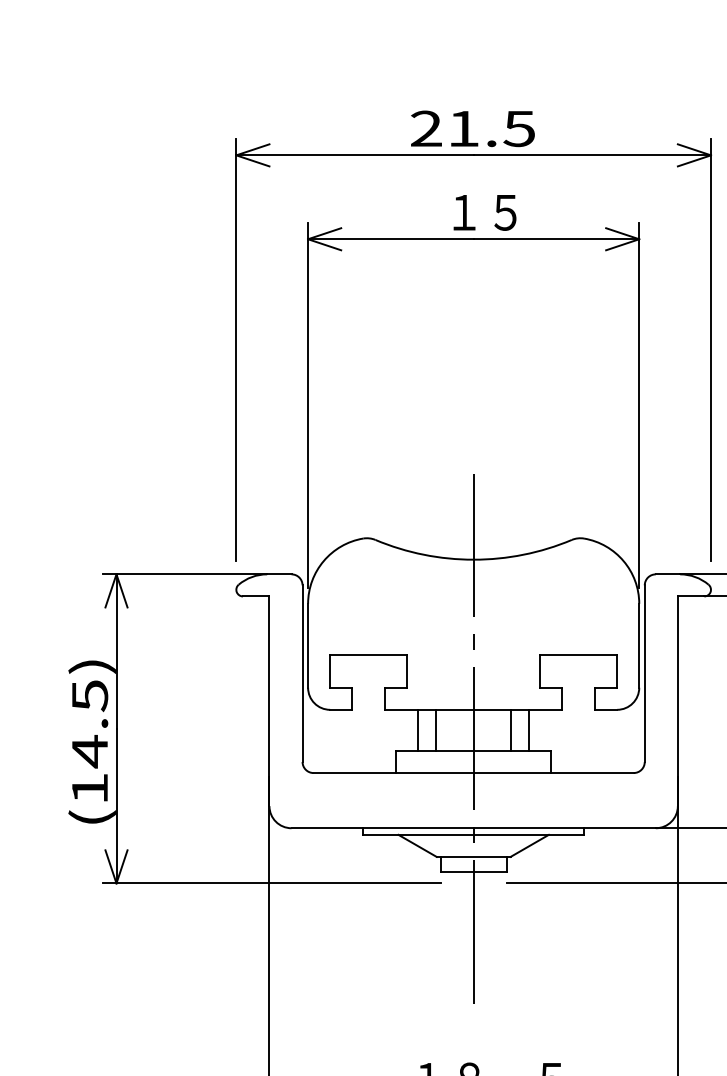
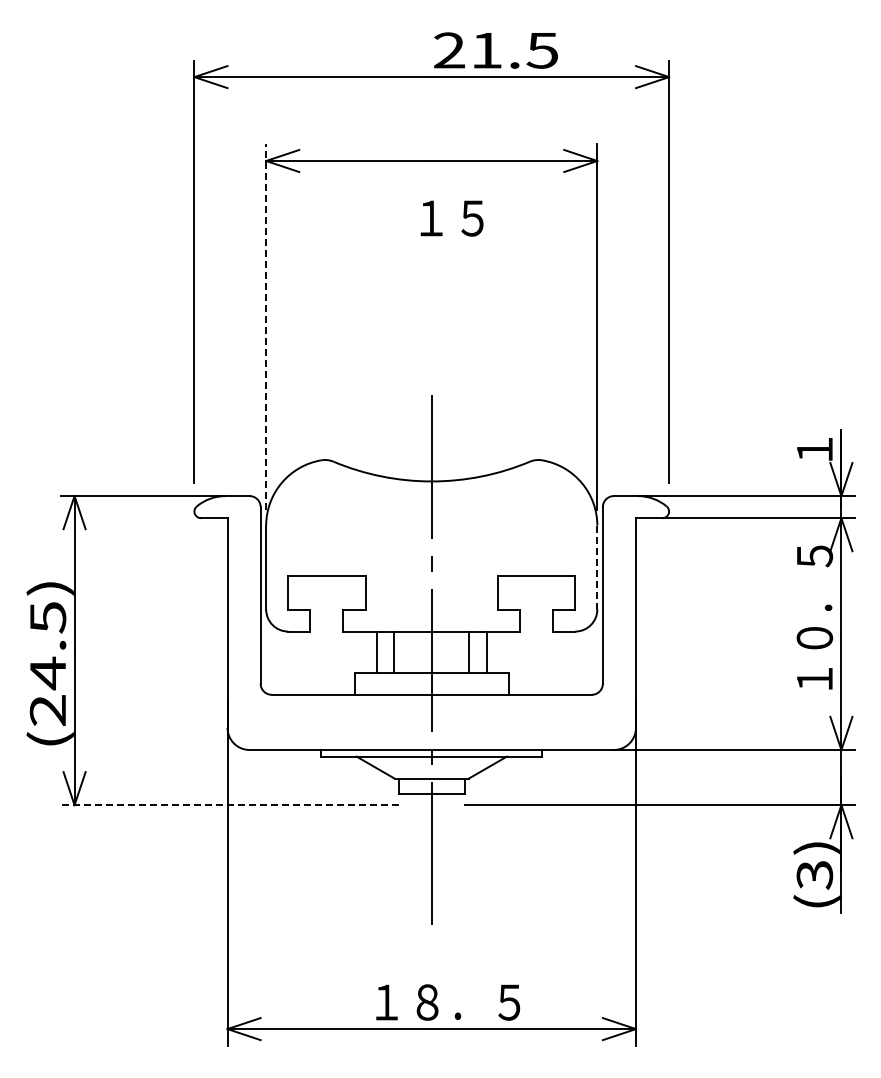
text: (472, 128) -> (495, 50), moved
text: (484, 212) -> (451, 218), moved
line: (308, 405) -> (266, 327), solid -> dashed
line: (639, 645) -> (597, 567), solid -> dashed
text: (89, 788) -> (47, 710), (14.5) -> (24.5)
line: (271, 883) -> (229, 805), solid -> dashed

